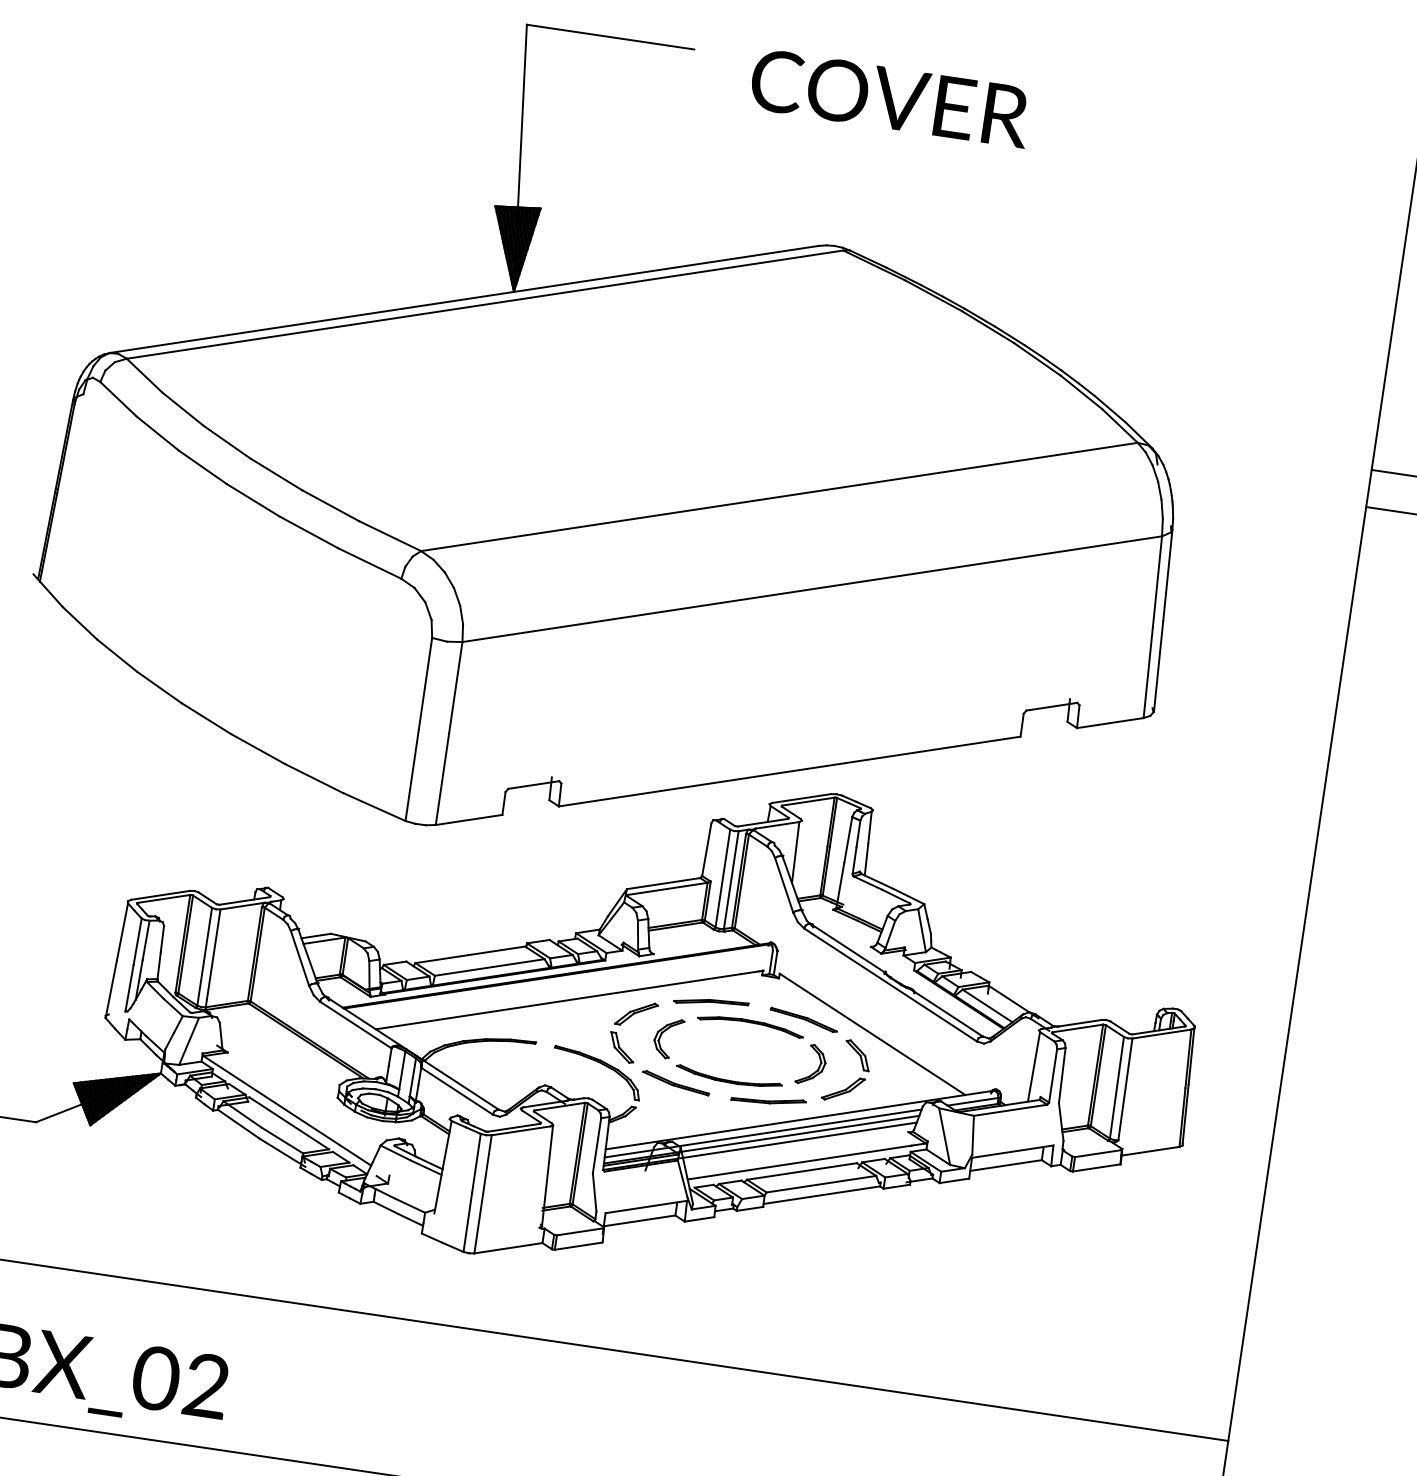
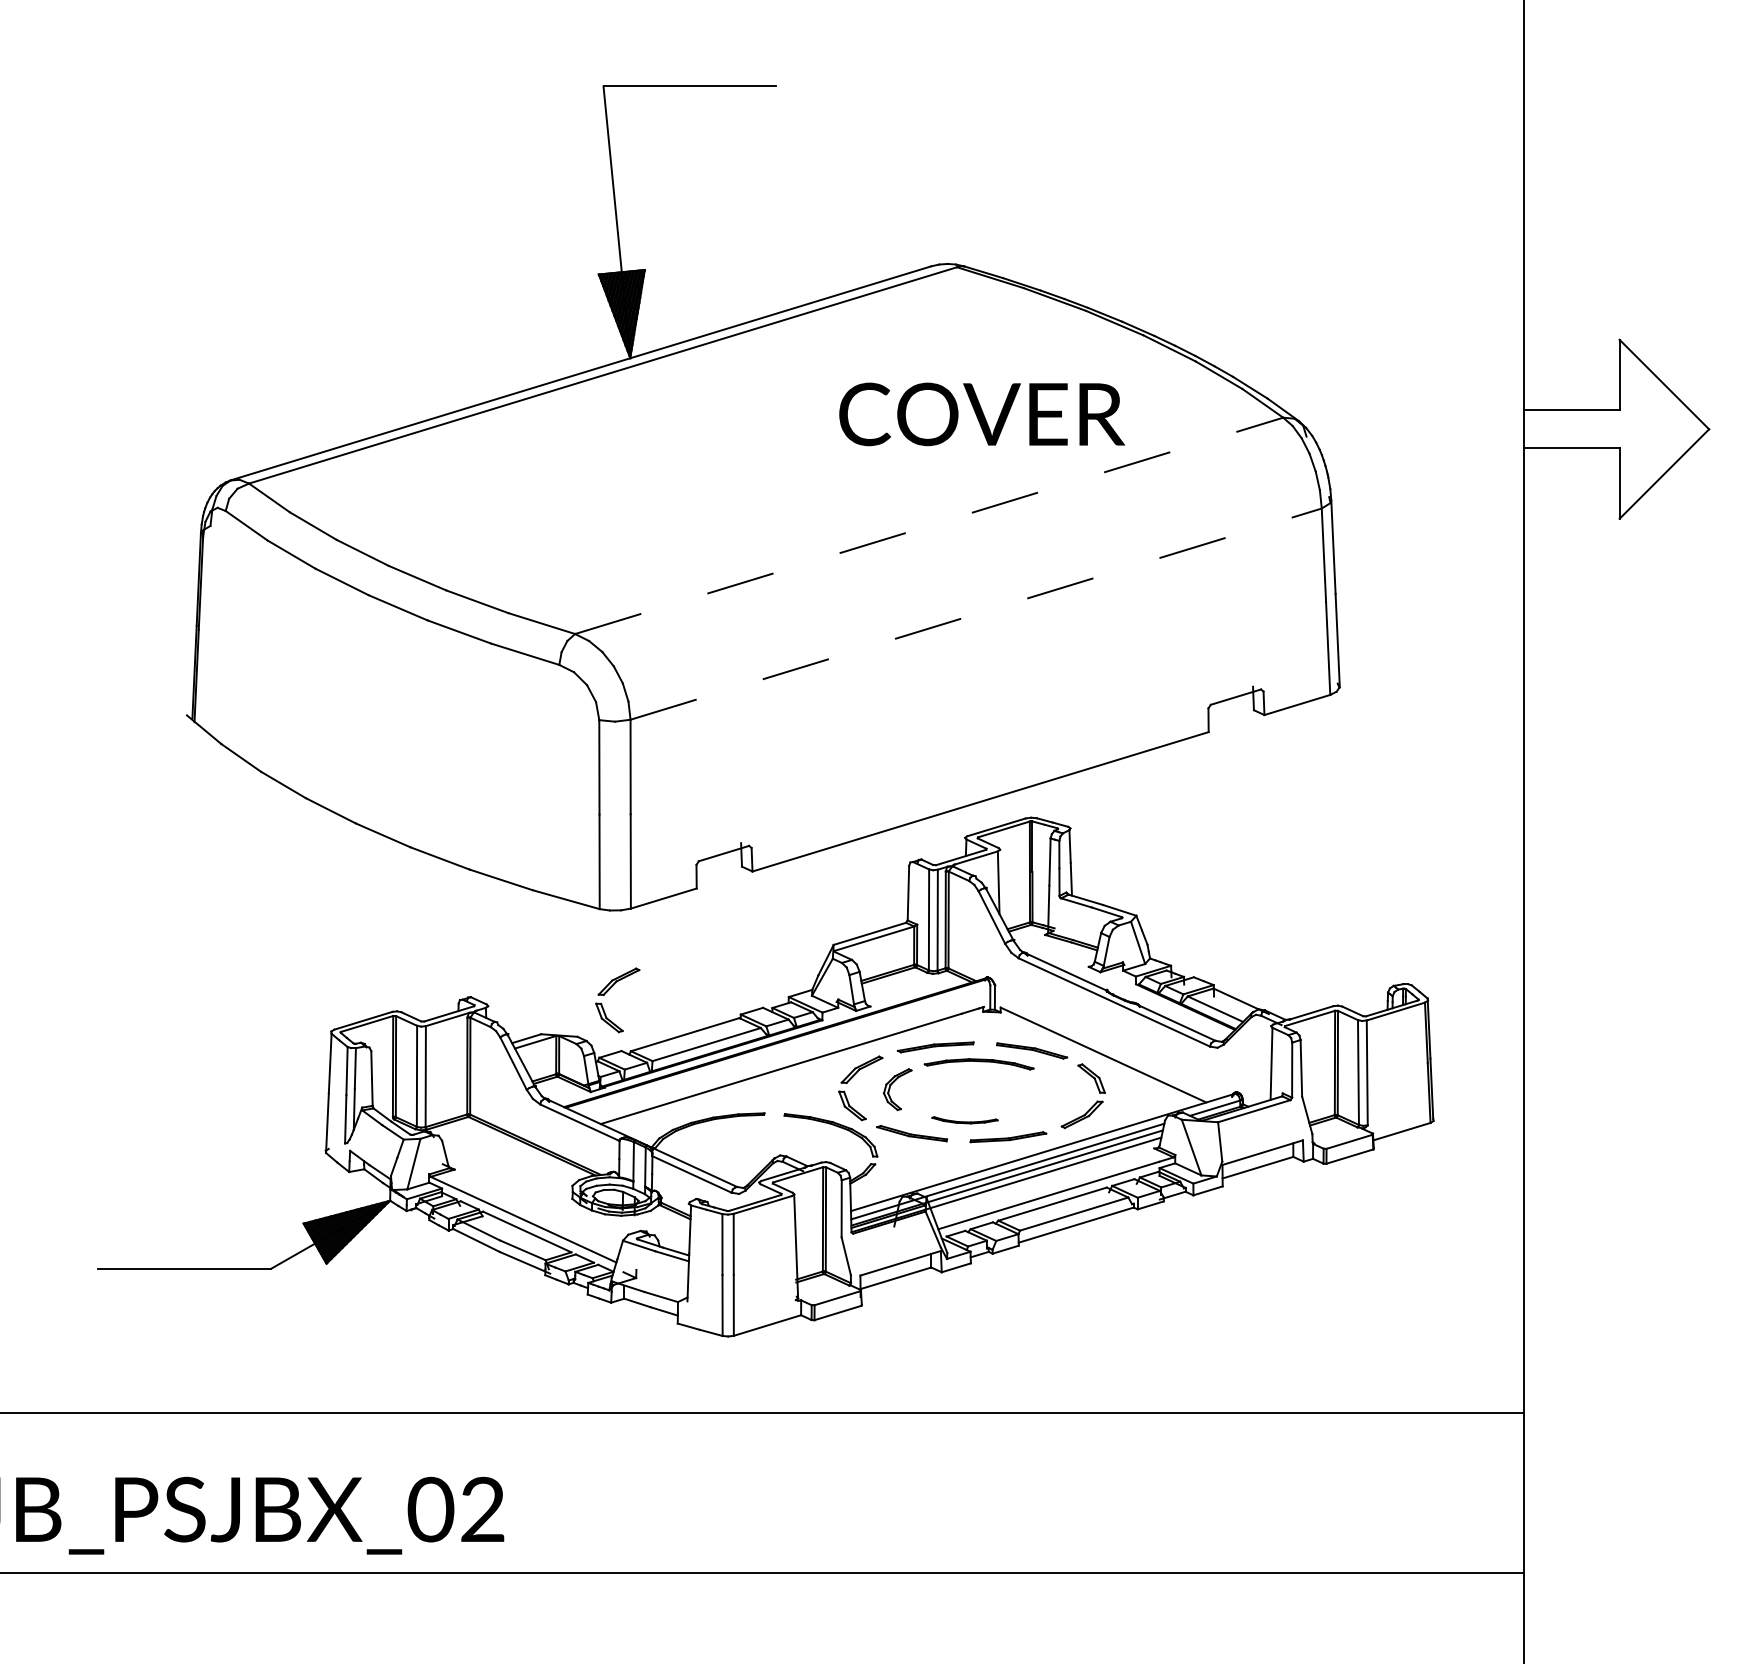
text: (891, 98) -> (982, 414), moved
line: (779, 496) -> (929, 525), solid -> dashed
line: (812, 589) -> (976, 614), solid -> dashed
part: (402, 902) -> (608, 991), added
part: (818, 1067) -> (1053, 1096), removed
part: (728, 1077) -> (964, 1120), size x0.6

